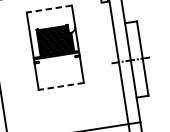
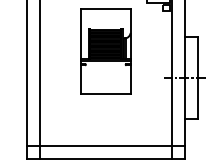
line: (49, 9) -> (105, 9), dashed -> solid
line: (61, 86) -> (105, 94), dashed -> solid

